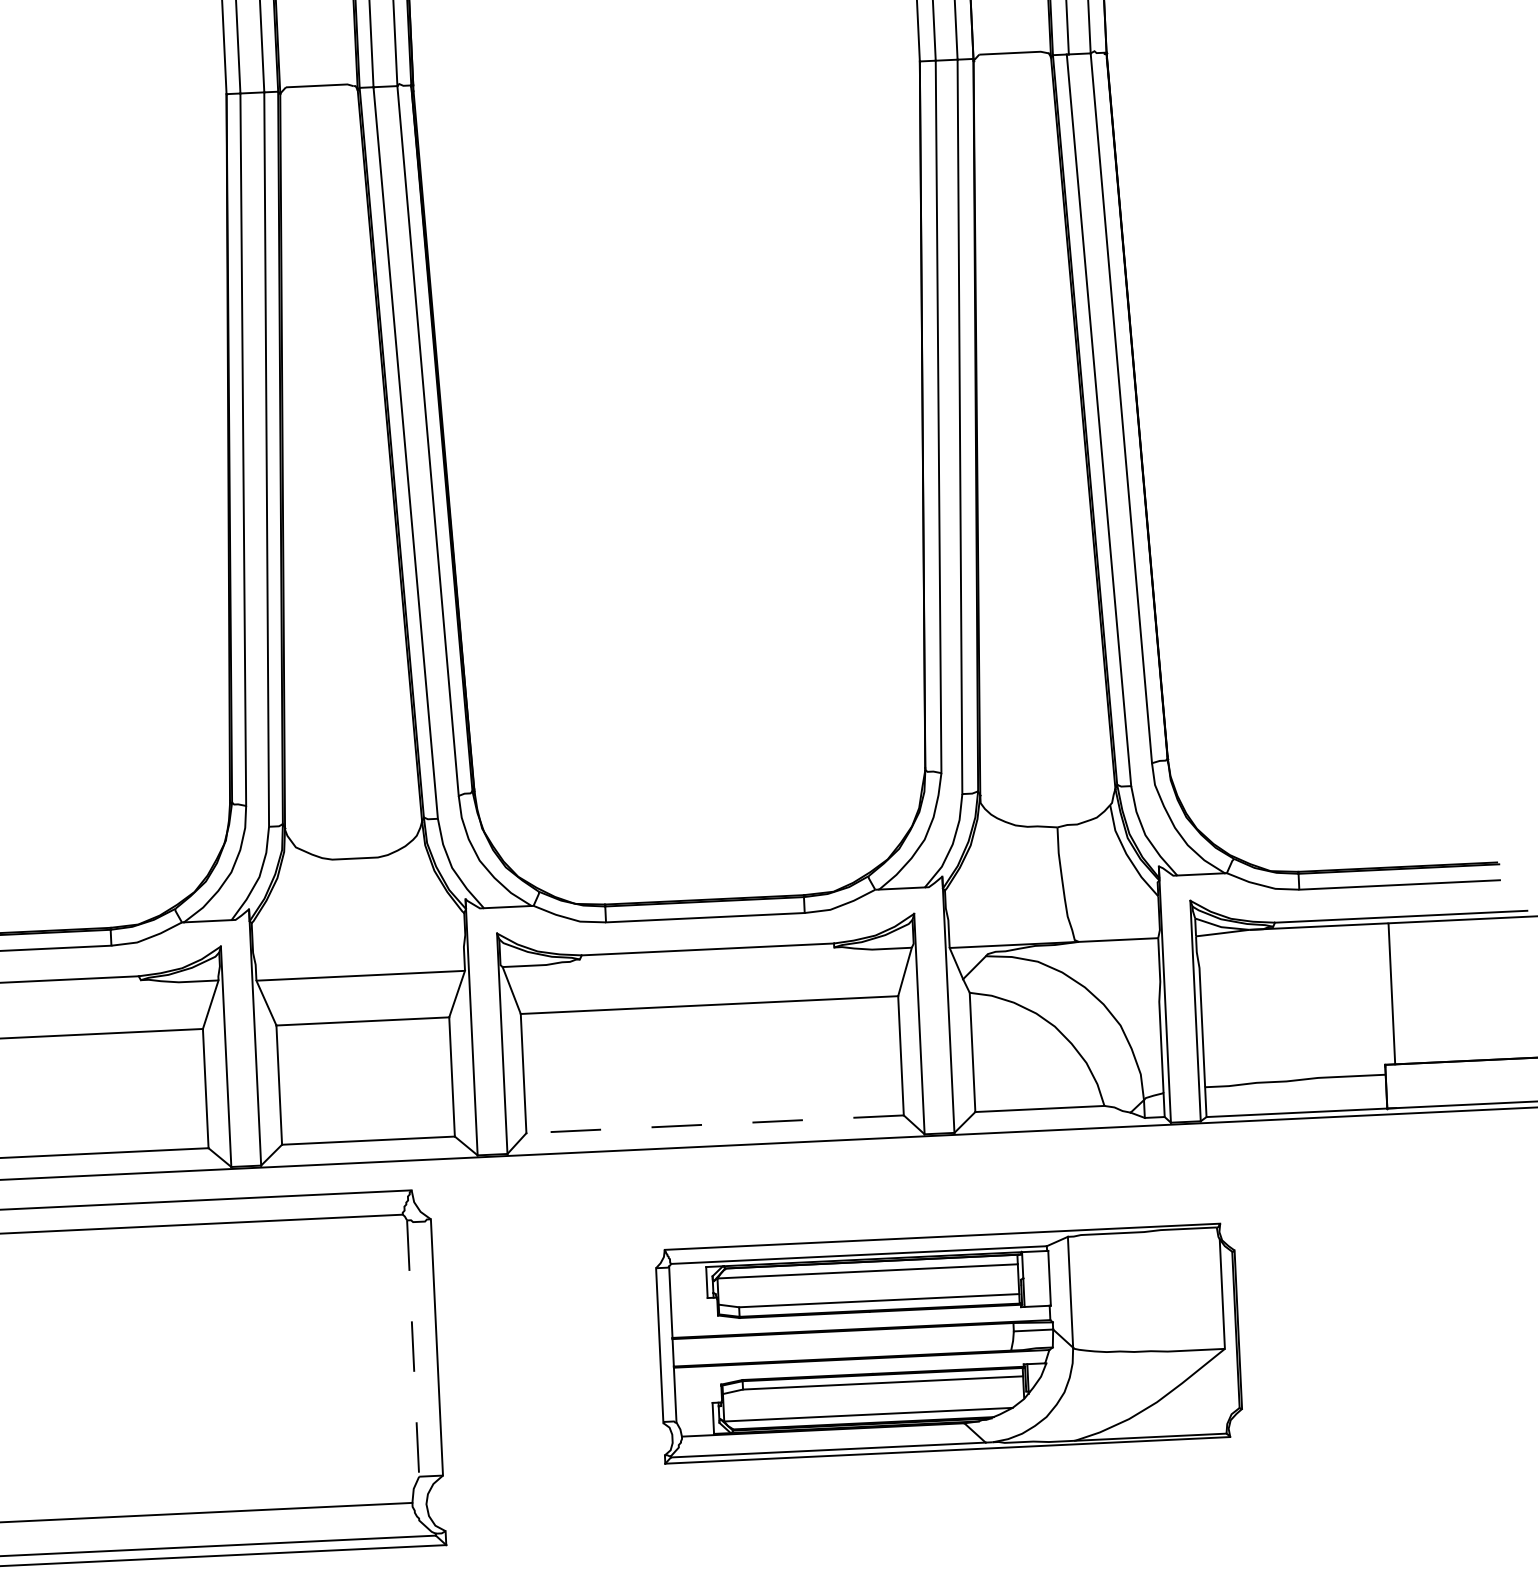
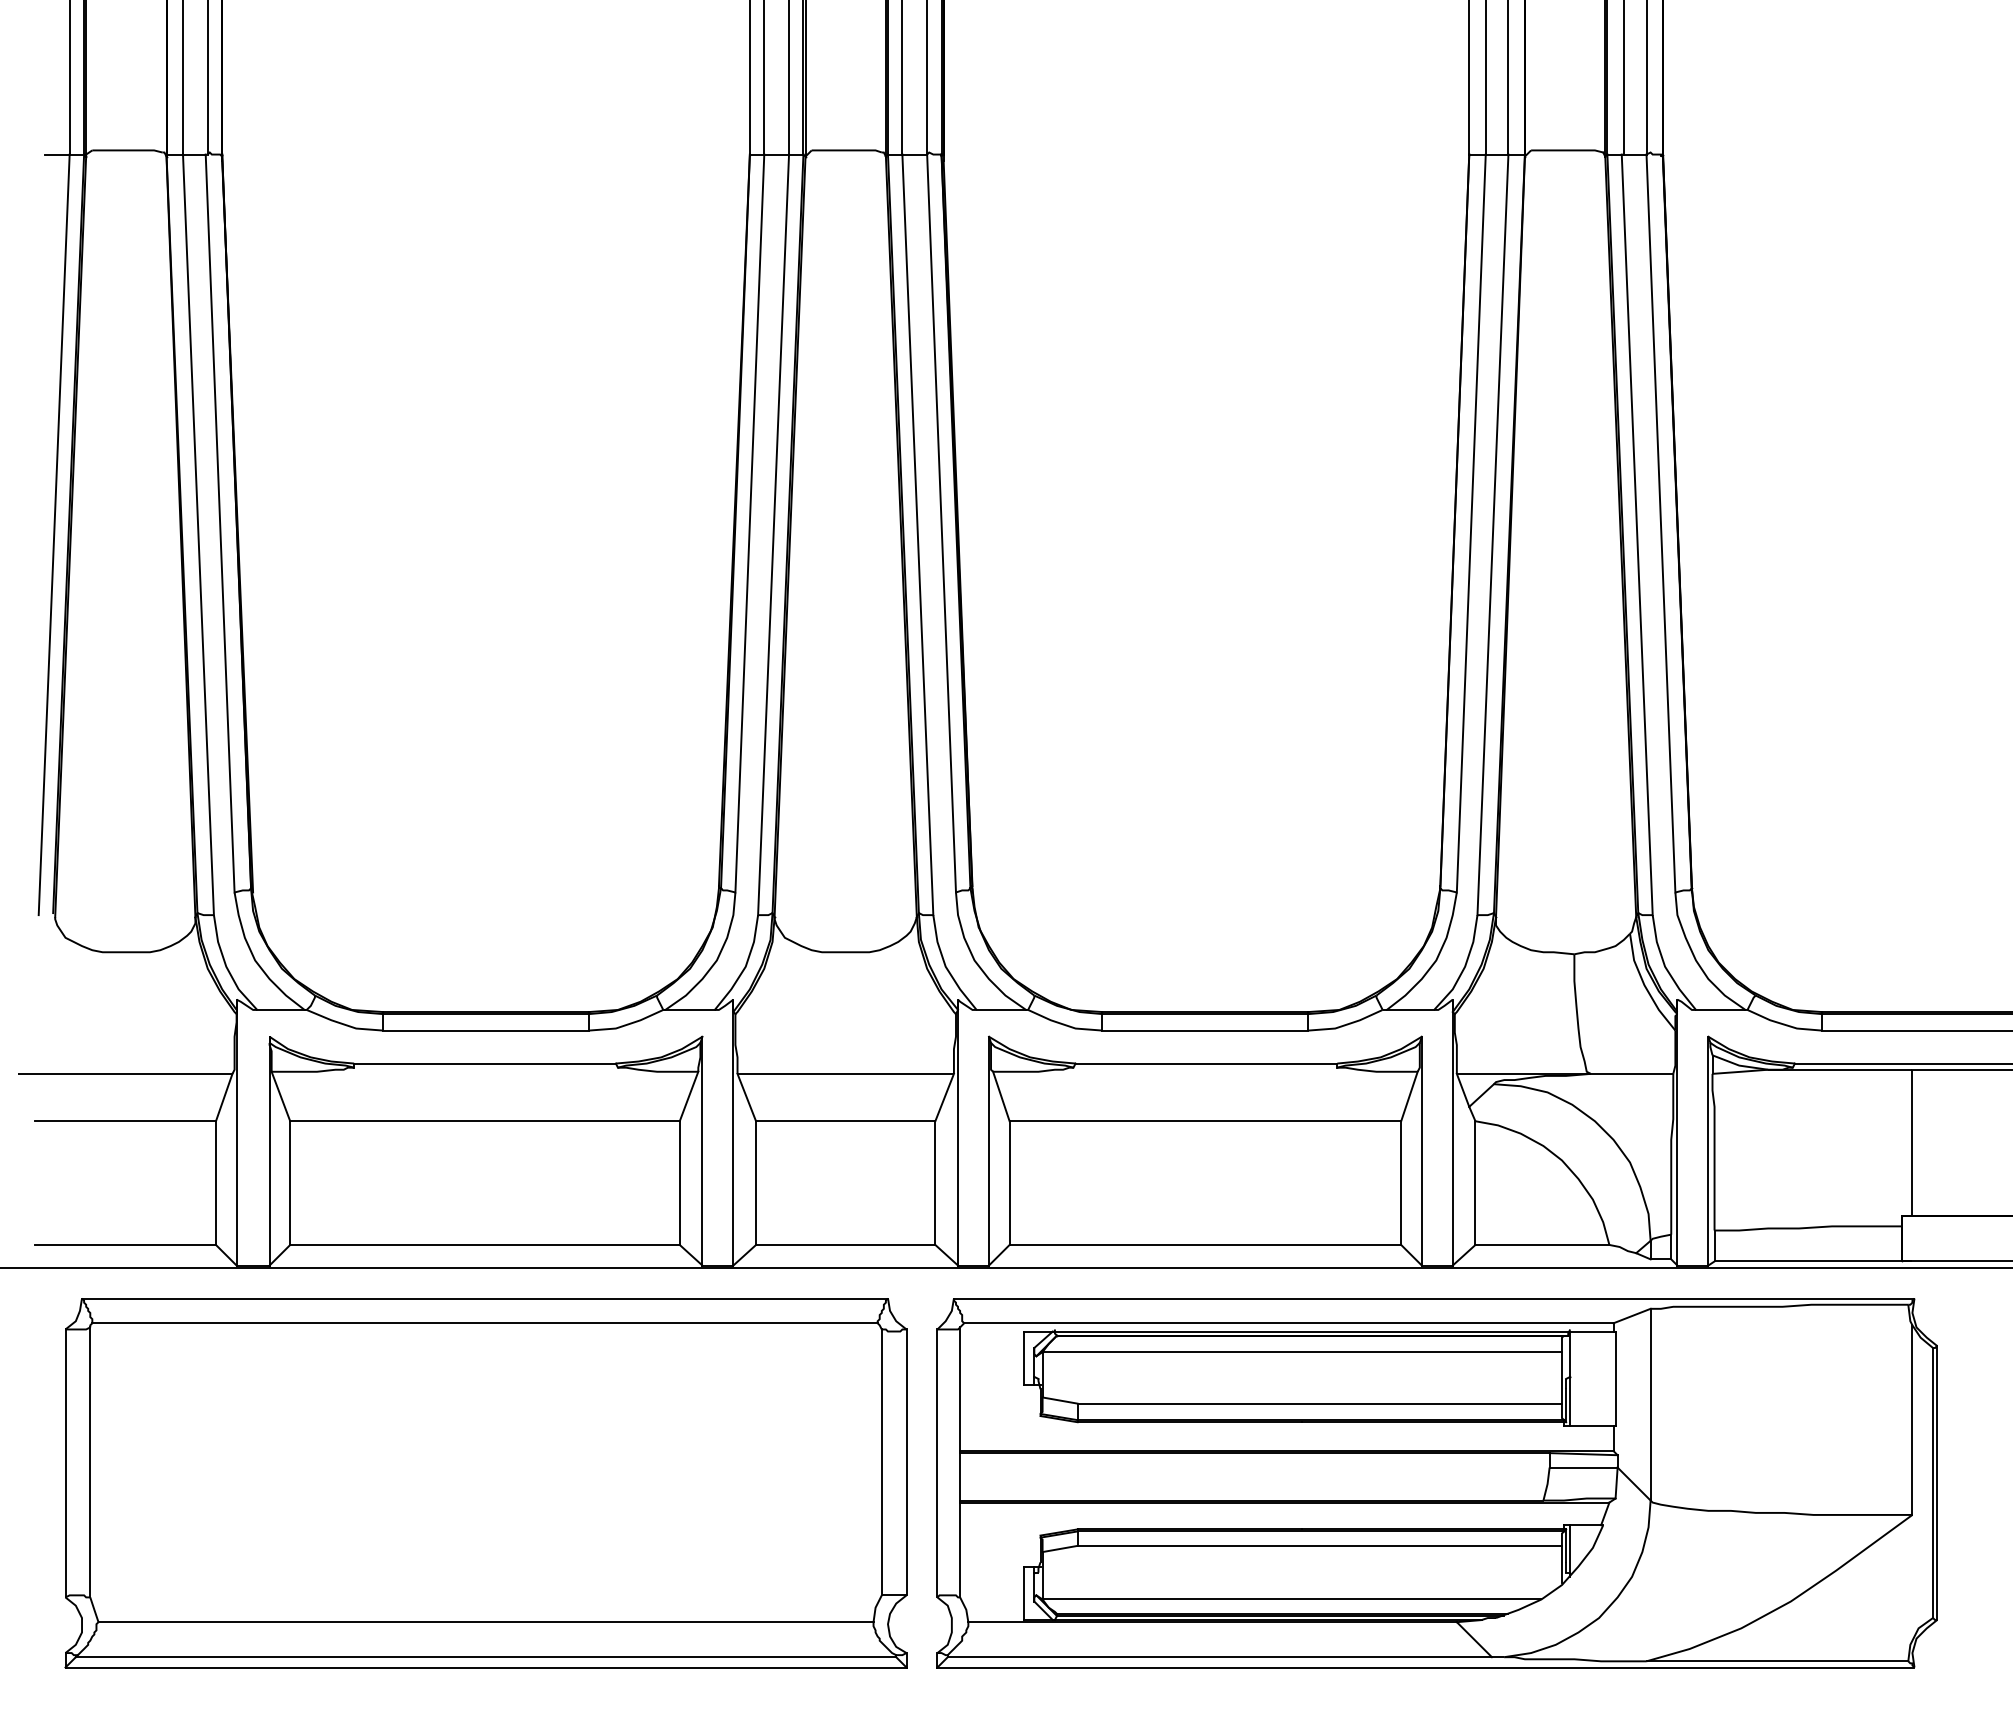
line: (715, 1123) -> (1205, 1244), dashed -> solid
part: (948, 1343) -> (1436, 1483), size x1.67
line: (412, 1348) -> (881, 1462), dashed -> solid

